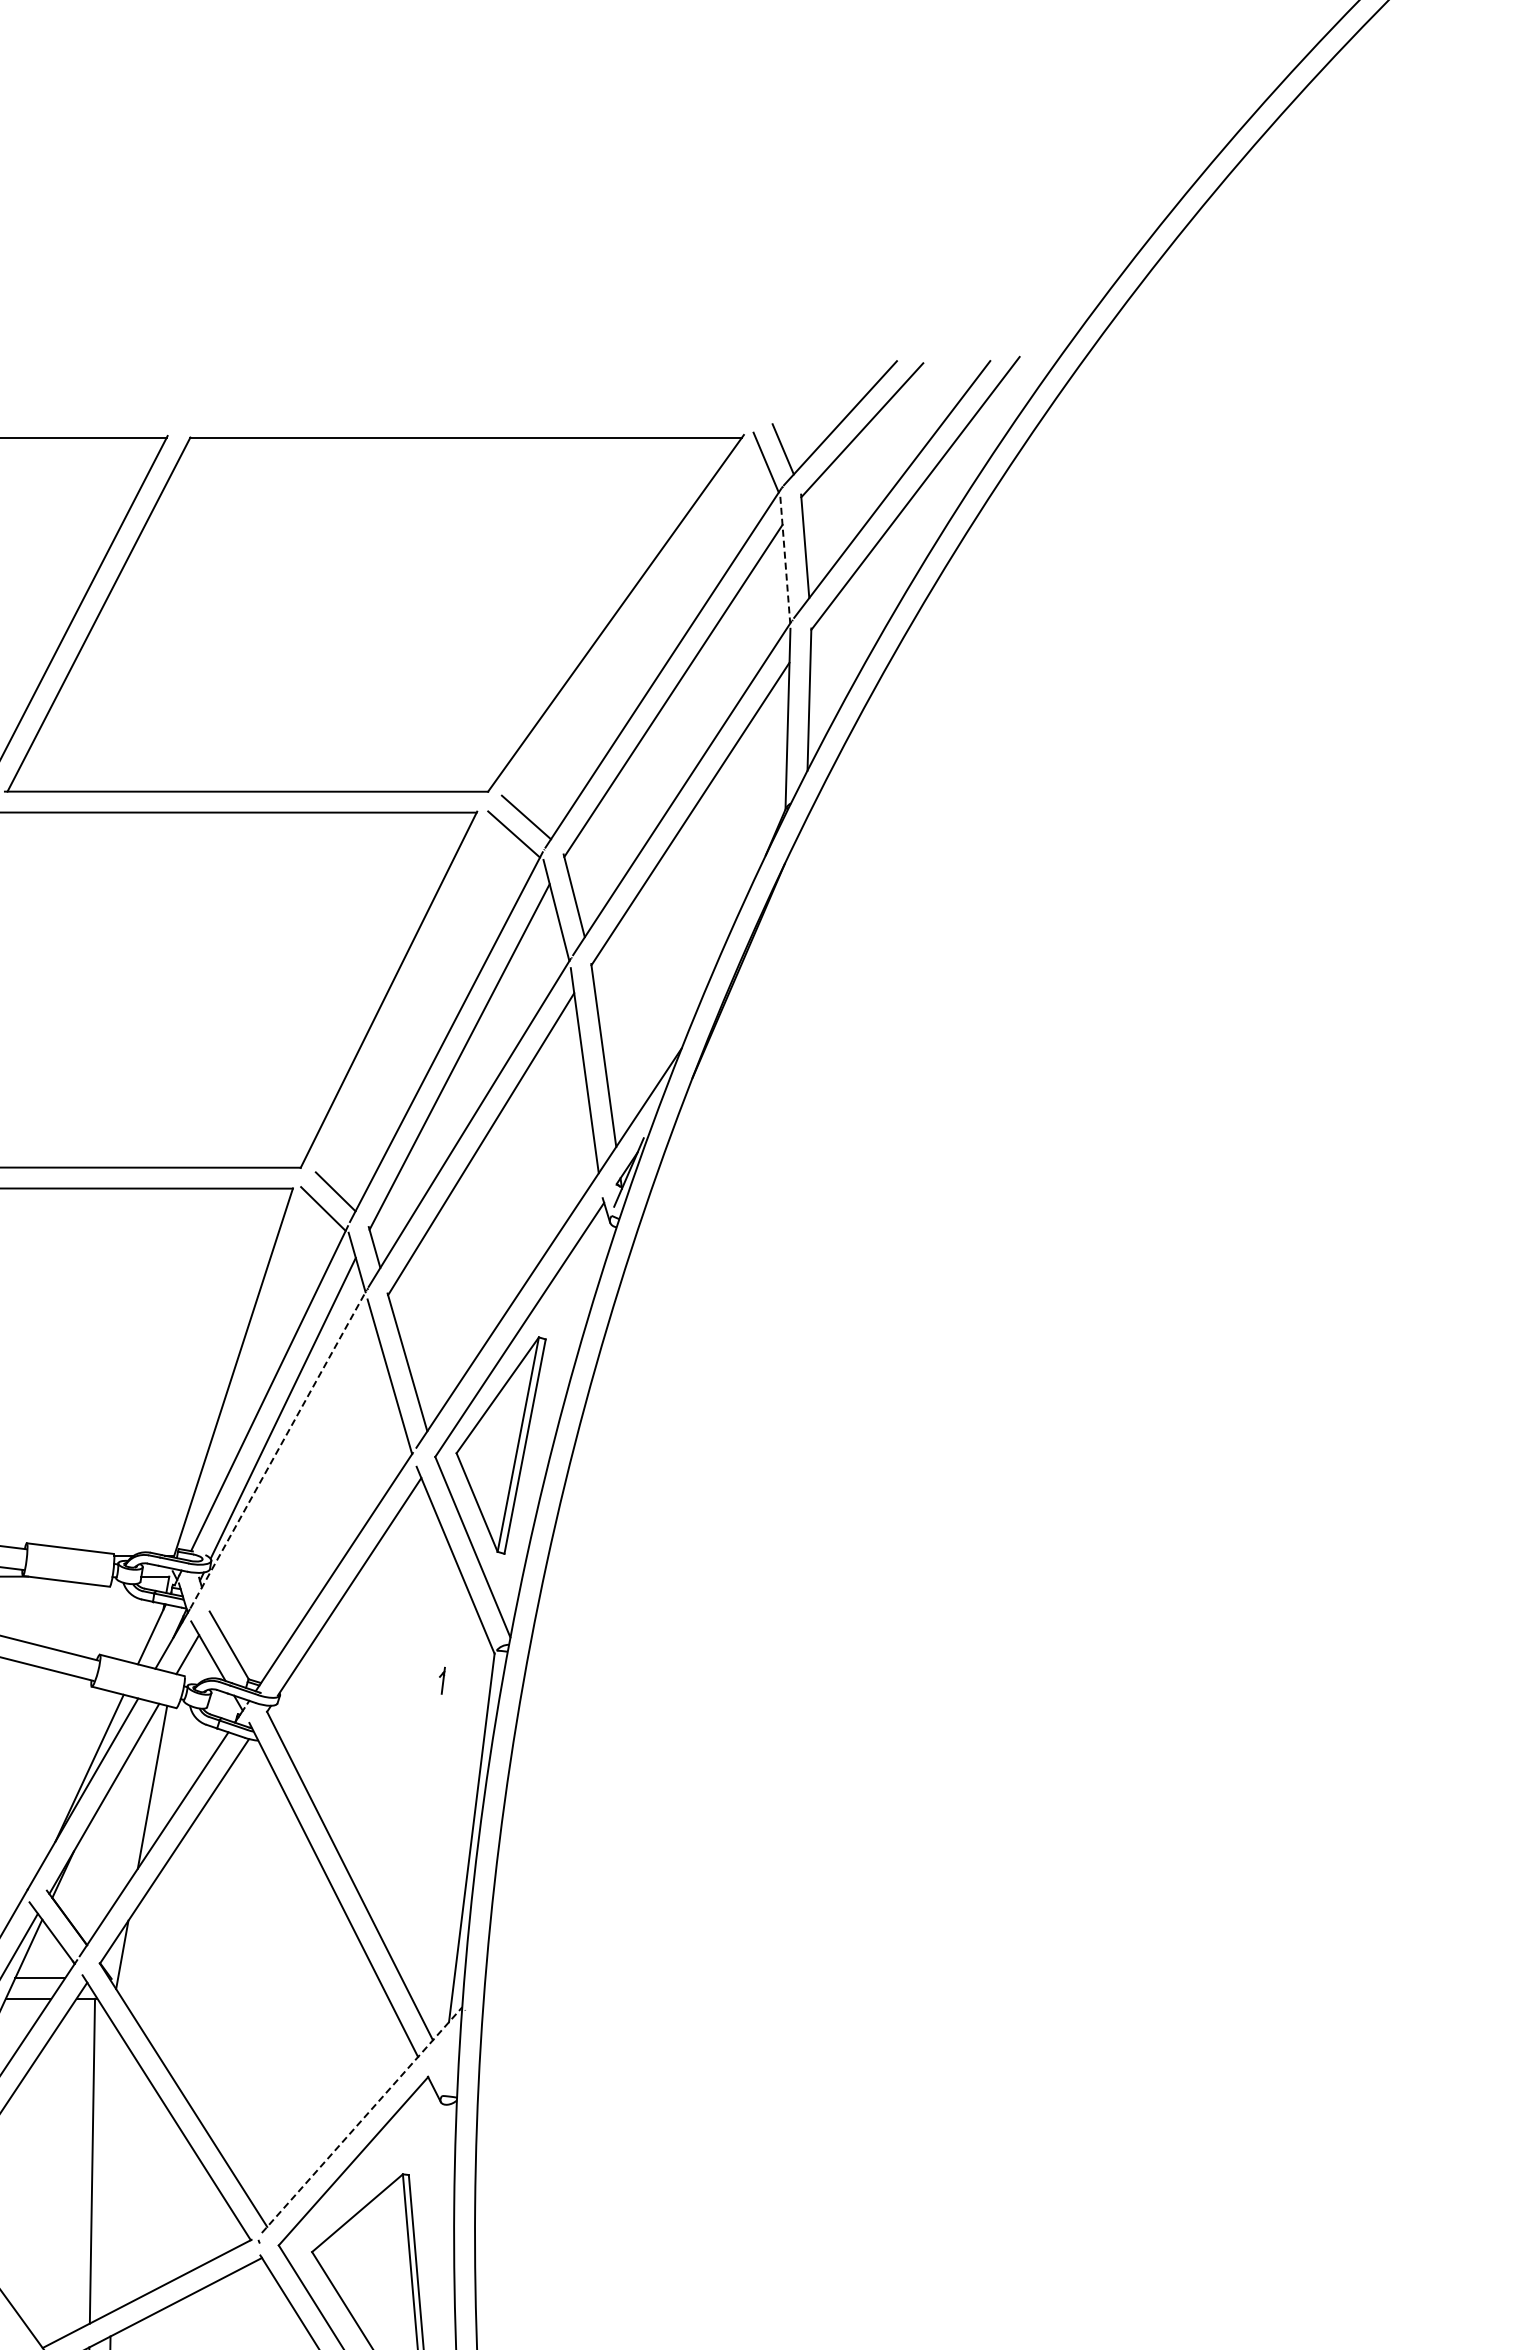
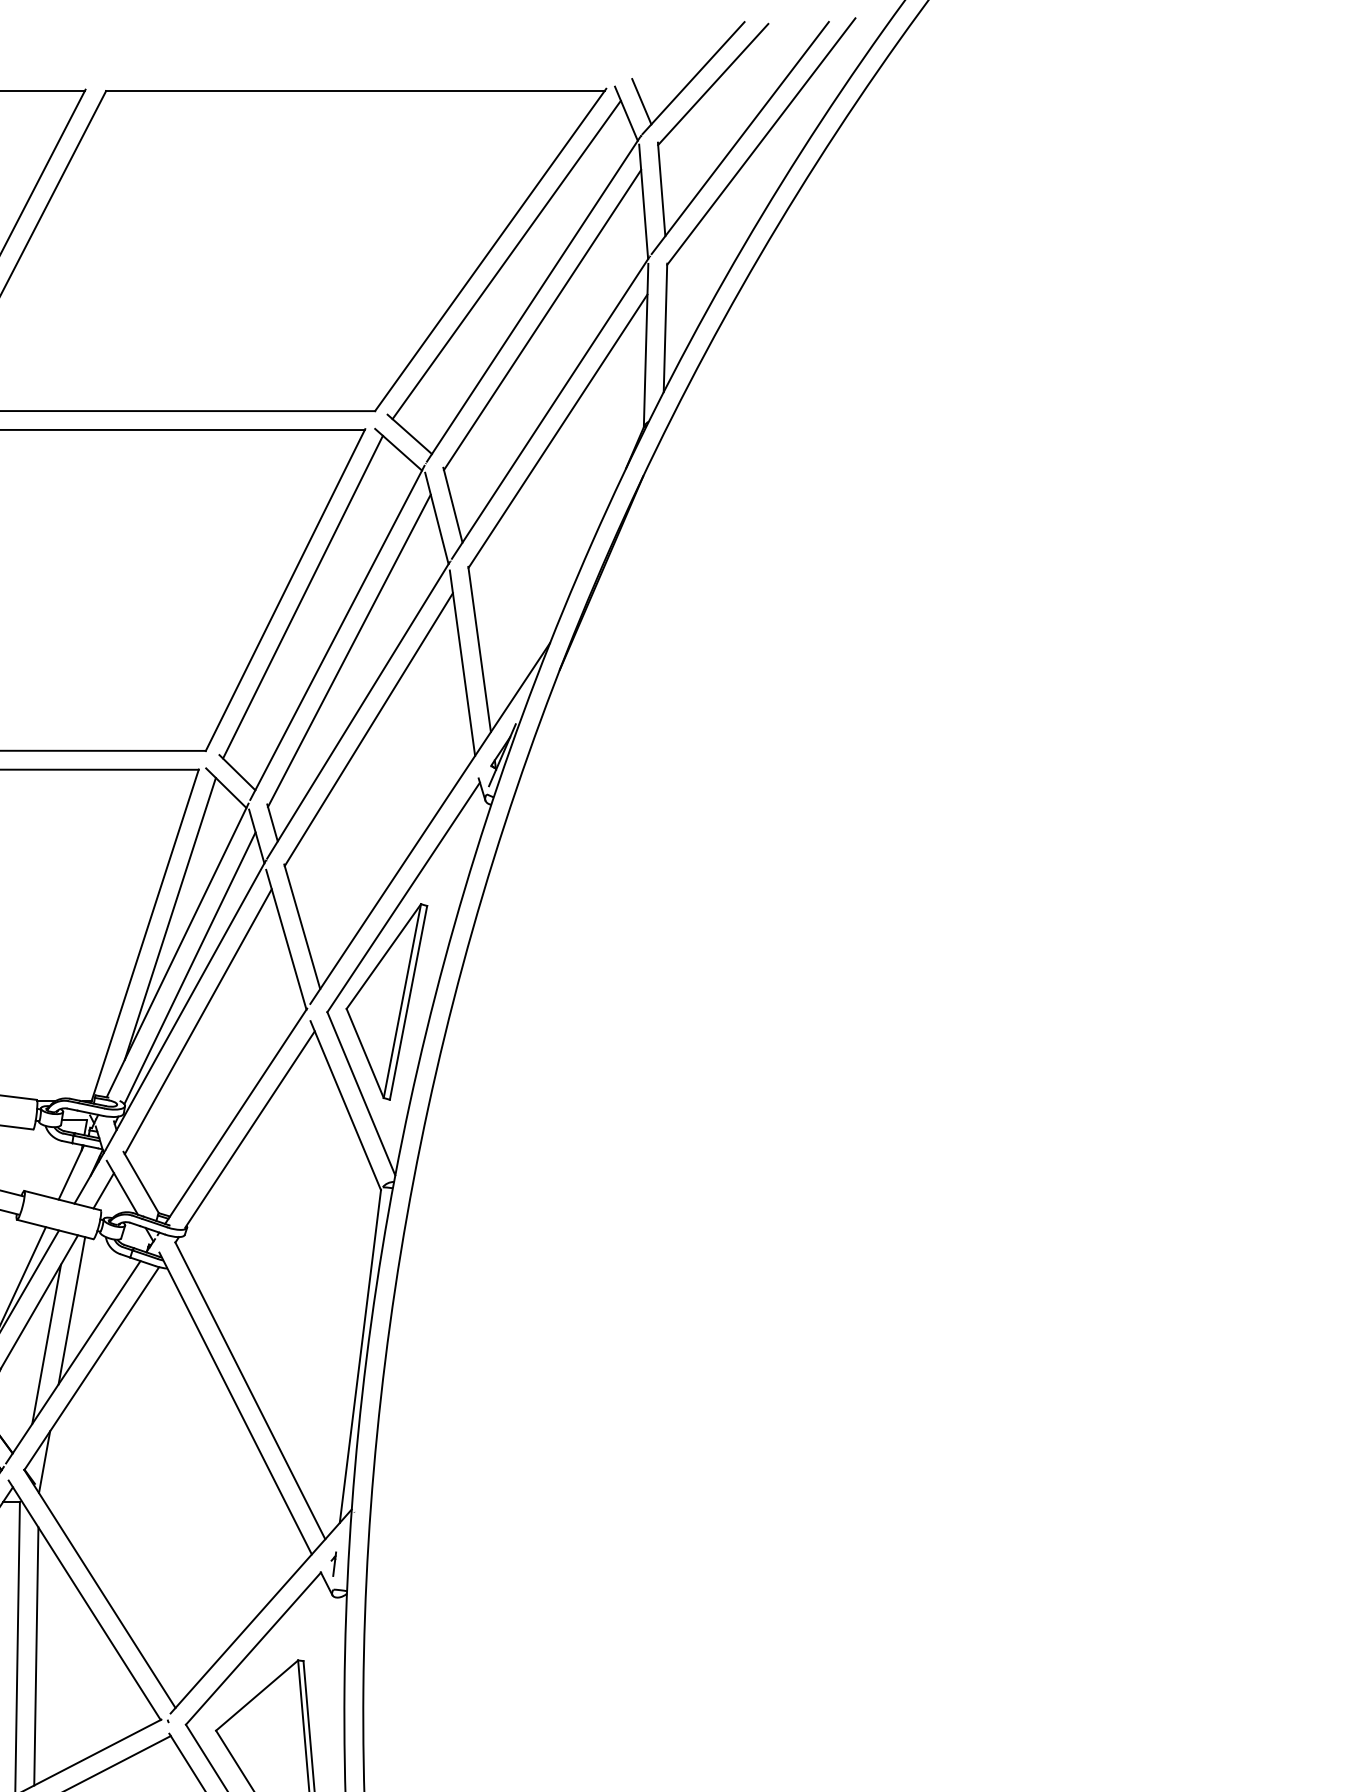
line: (785, 560) -> (643, 202), dashed -> solid
line: (633, 624) -> (506, 260), added
line: (407, 997) -> (302, 597), added
line: (261, 1353) -> (170, 918), added
line: (278, 1448) -> (185, 1004), dashed -> solid
line: (292, 1467) -> (198, 1021), added
part: (442, 1680) -> (333, 1563), moved
line: (124, 1824) -> (46, 1344), added
line: (362, 2120) -> (261, 1611), dashed -> solid
line: (112, 2169) -> (35, 1656), added

